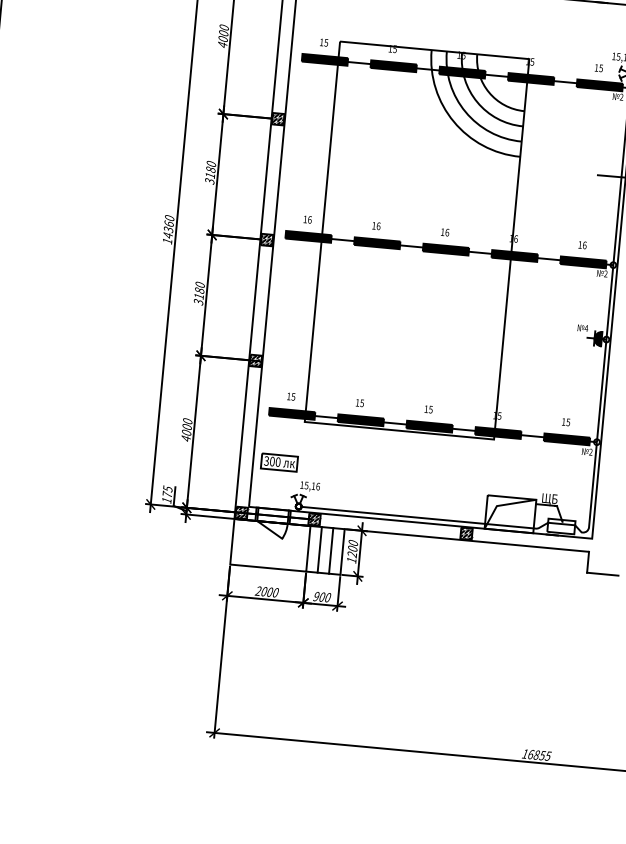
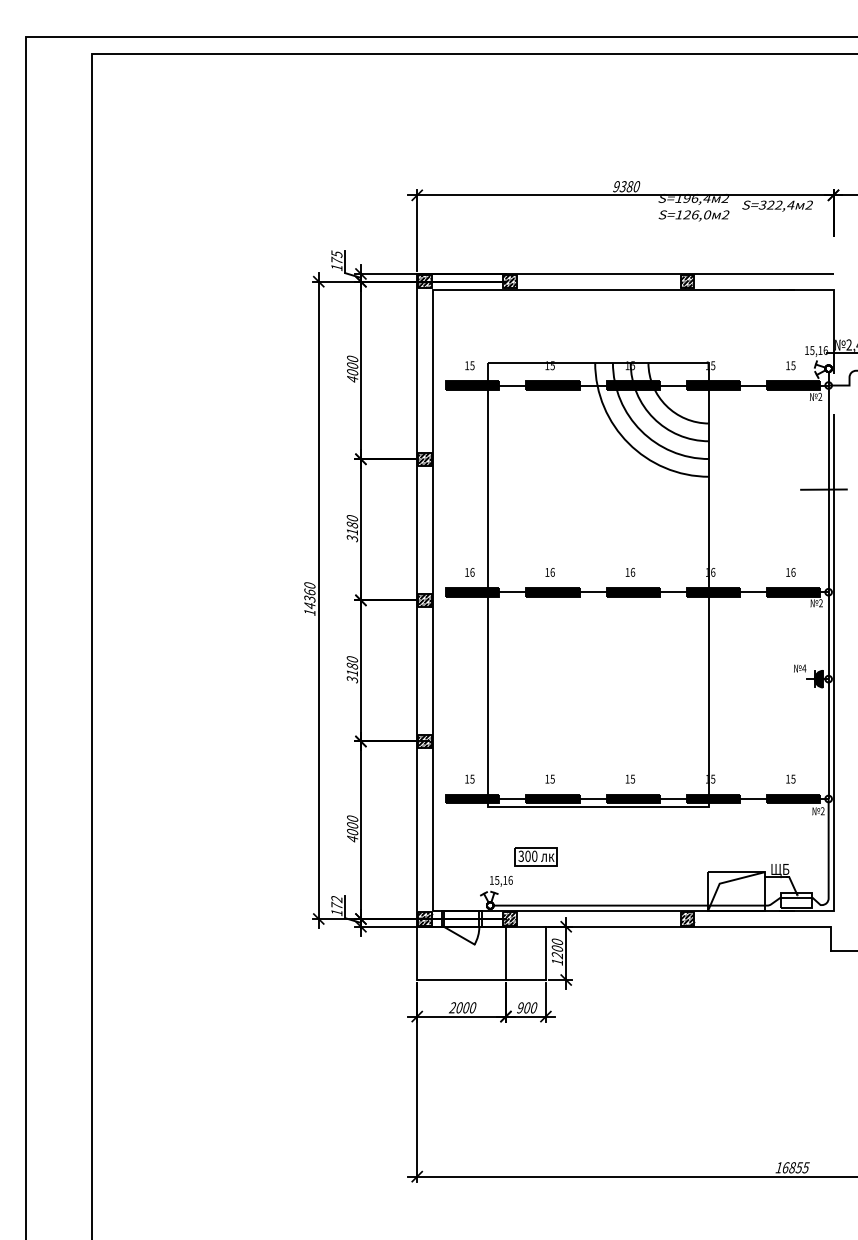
part: (278, 462) -> (535, 856), moved
text: (167, 489) -> (336, 899), 175 -> 172
line: (319, 549) -> (519, 953), removed
line: (331, 550) -> (532, 953), removed

